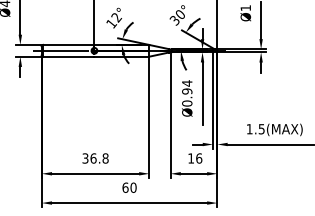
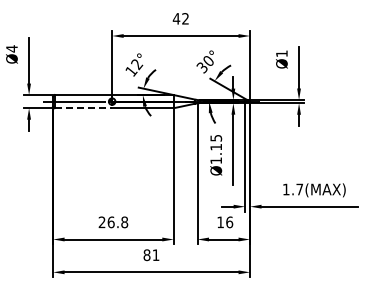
line: (68, 56) -> (83, 108), solid -> dashed
text: (187, 93) -> (216, 149), Ø0.94 -> Ø1.15
text: (261, 129) -> (299, 189), 1.5(MAX) -> 1.7(MAX)
text: (84, 158) -> (101, 222), 36.8 -> 26.8
text: (129, 188) -> (151, 255), 60 -> 81

